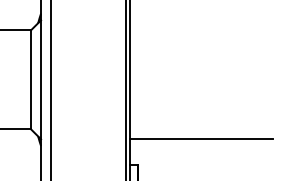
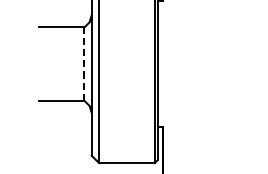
line: (31, 80) -> (84, 64), solid -> dashed
line: (201, 139) -> (210, 108), removed

